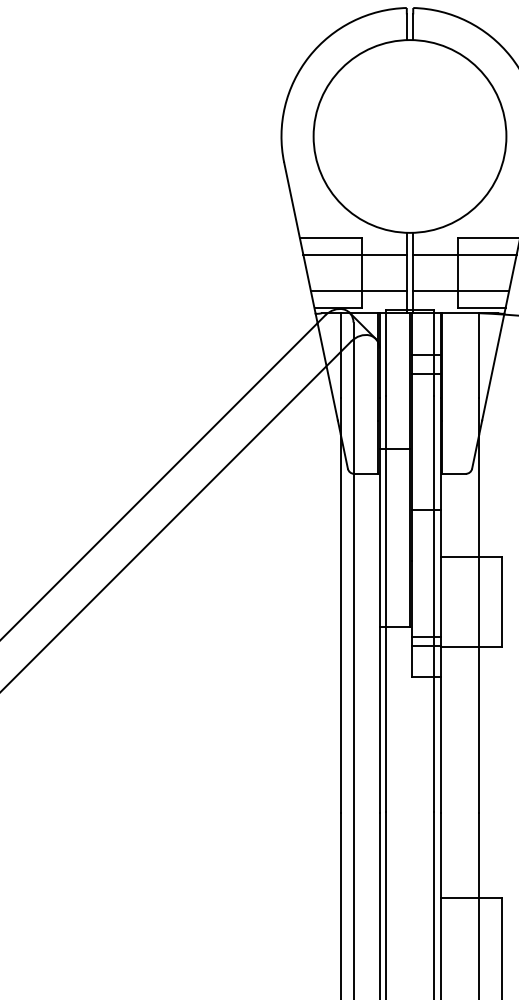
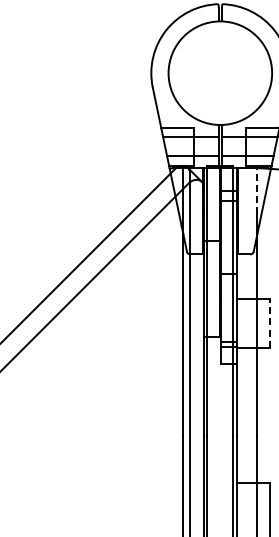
line: (479, 356) -> (257, 191), solid -> dashed
line: (501, 600) -> (269, 322), solid -> dashed

